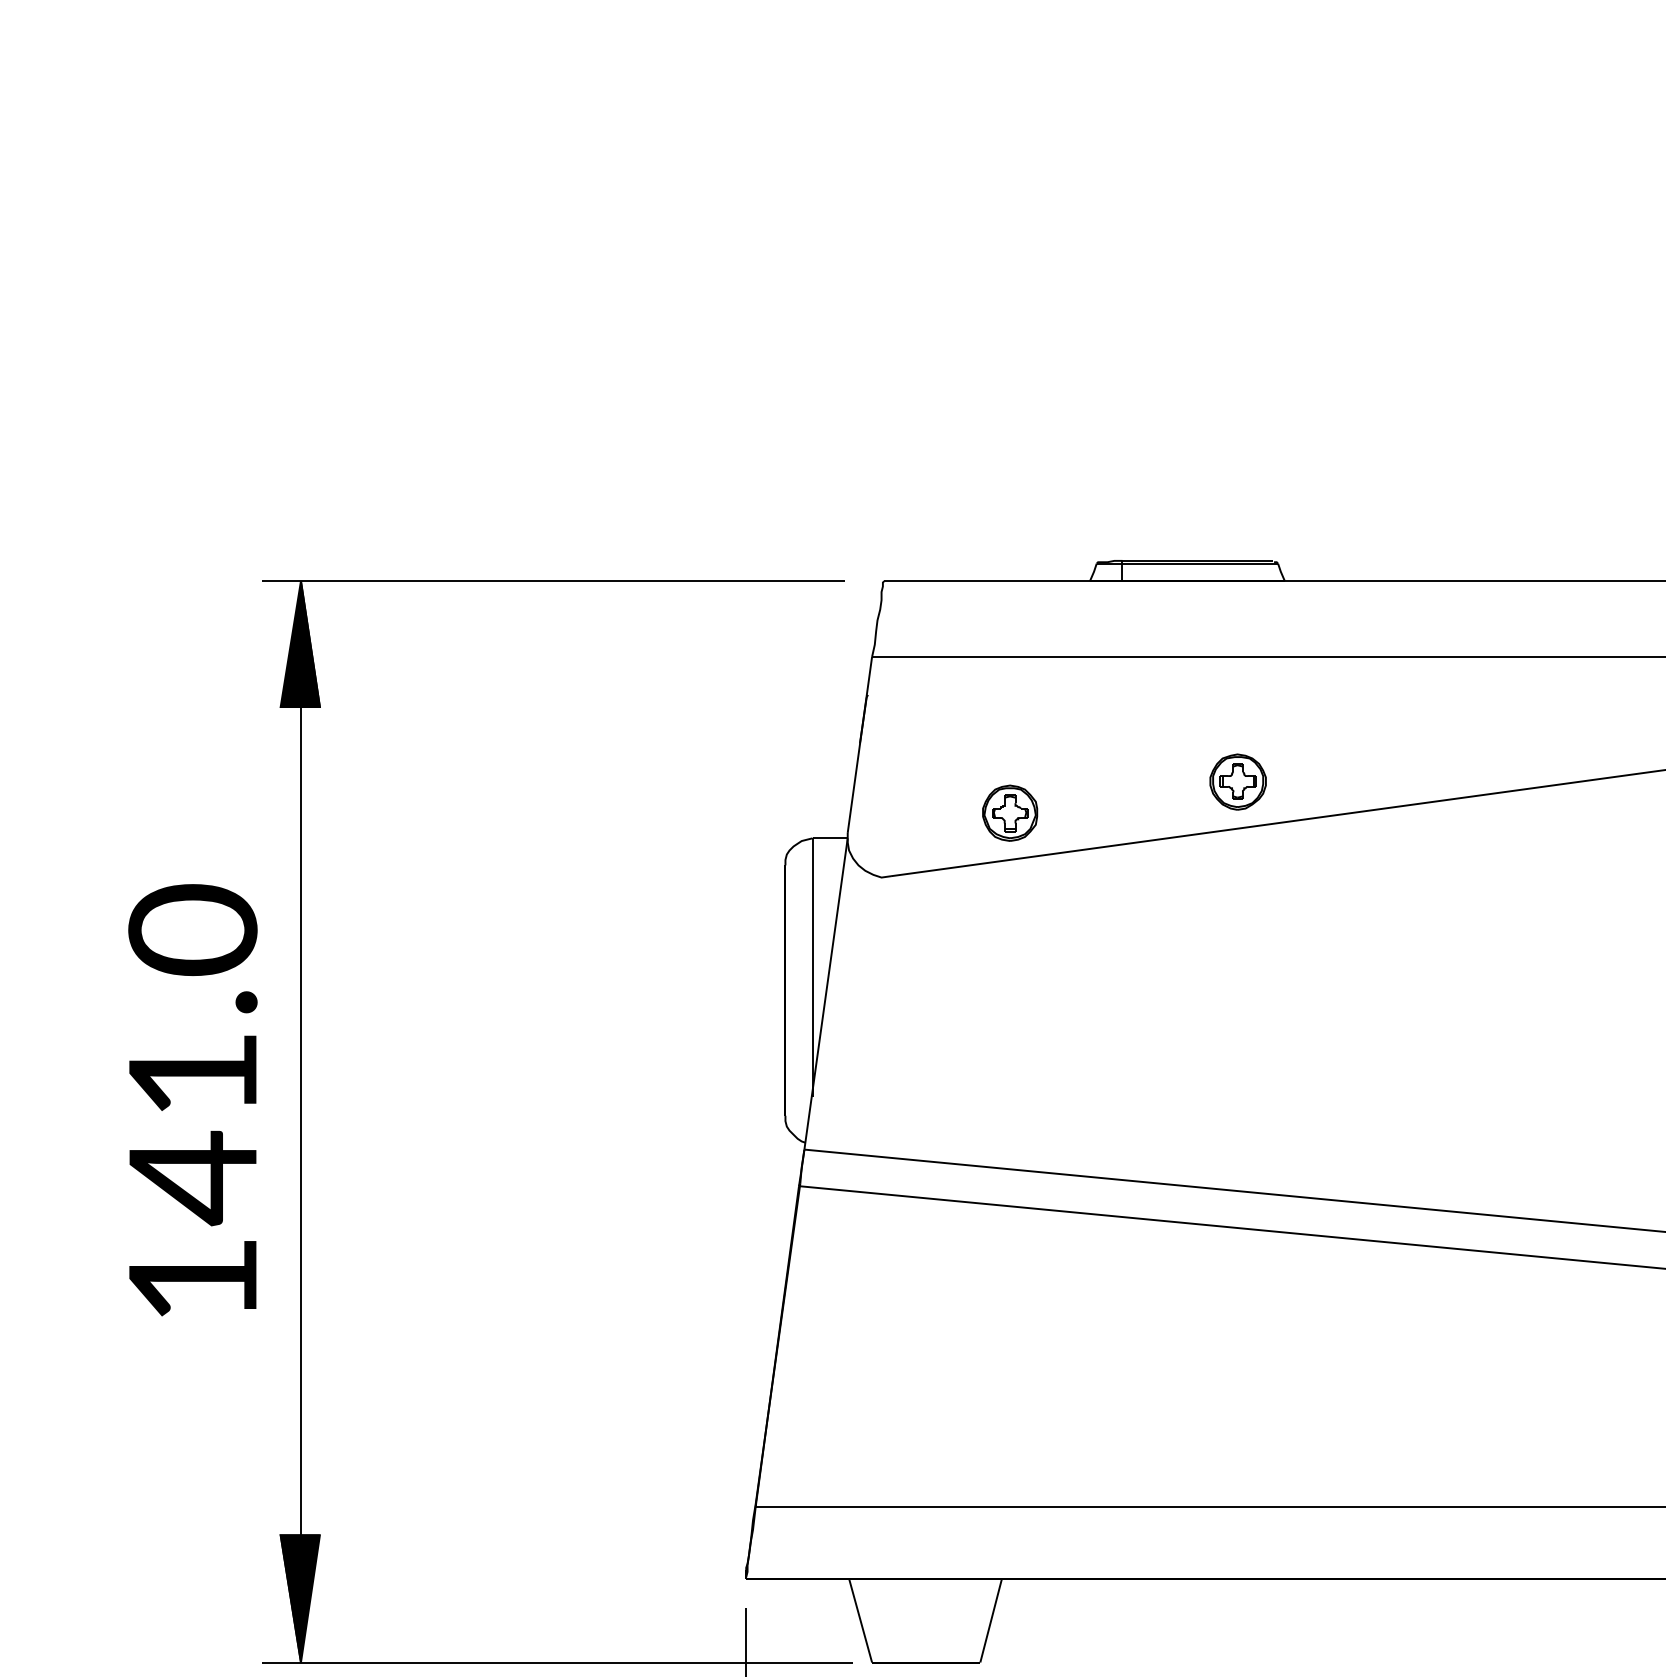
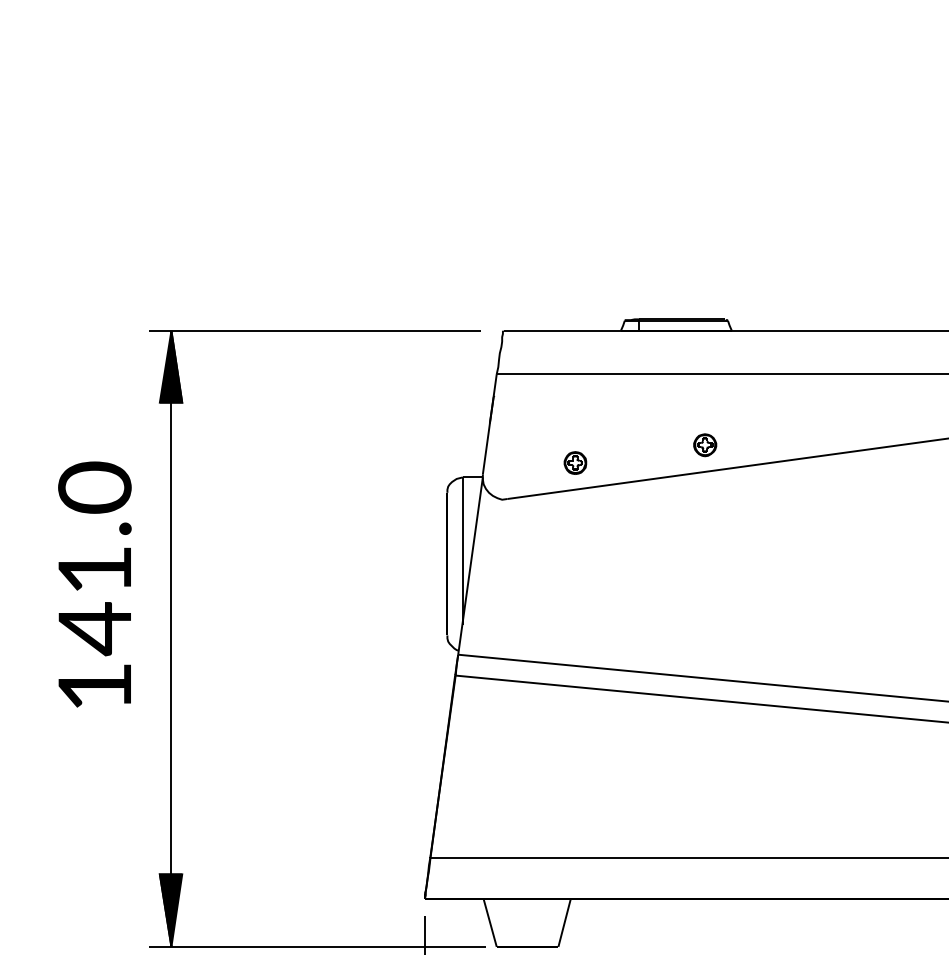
part: (1236, 780) -> (704, 444), size x0.7
part: (1010, 812) -> (575, 462), size x0.7
text: (192, 1100) -> (94, 584), moved

